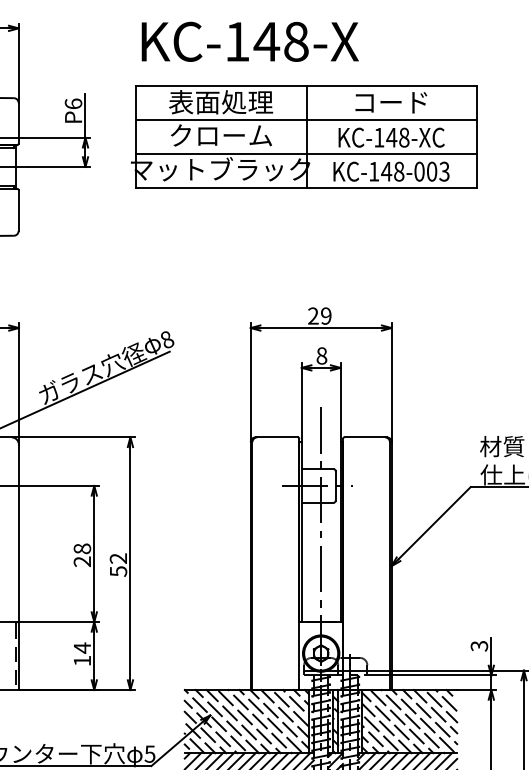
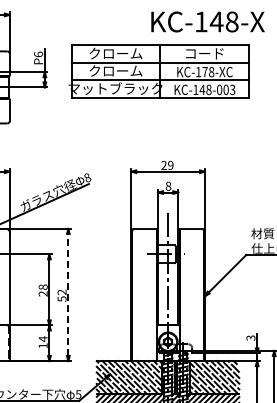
text: (249, 40) -> (207, 21), moved
text: (220, 102) -> (115, 53), 表面処理 -> クローム
text: (390, 138) -> (204, 72), KC-148-XC -> KC-178-XC
line: (130, 562) -> (68, 294), solid -> dashed

